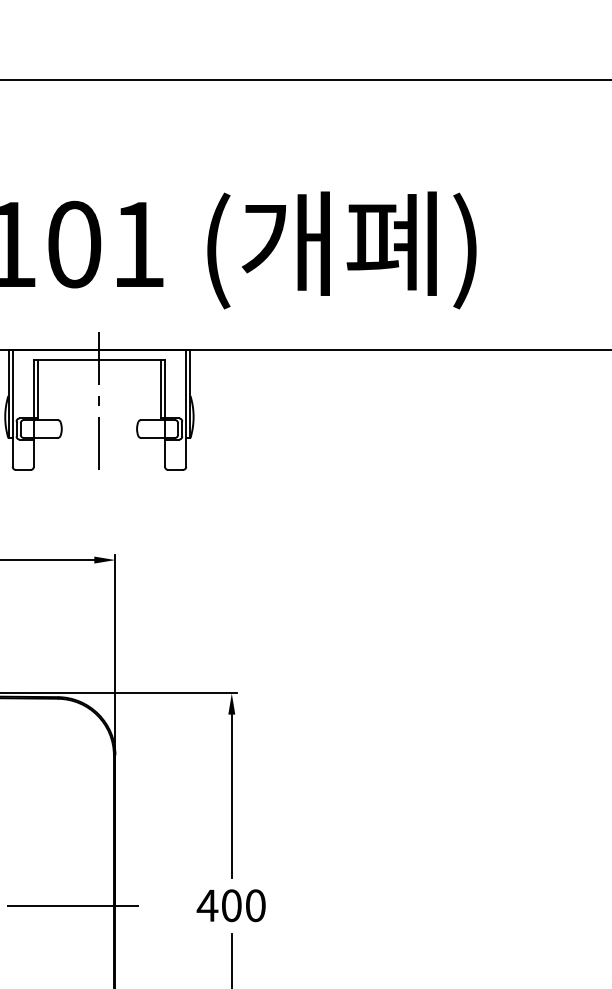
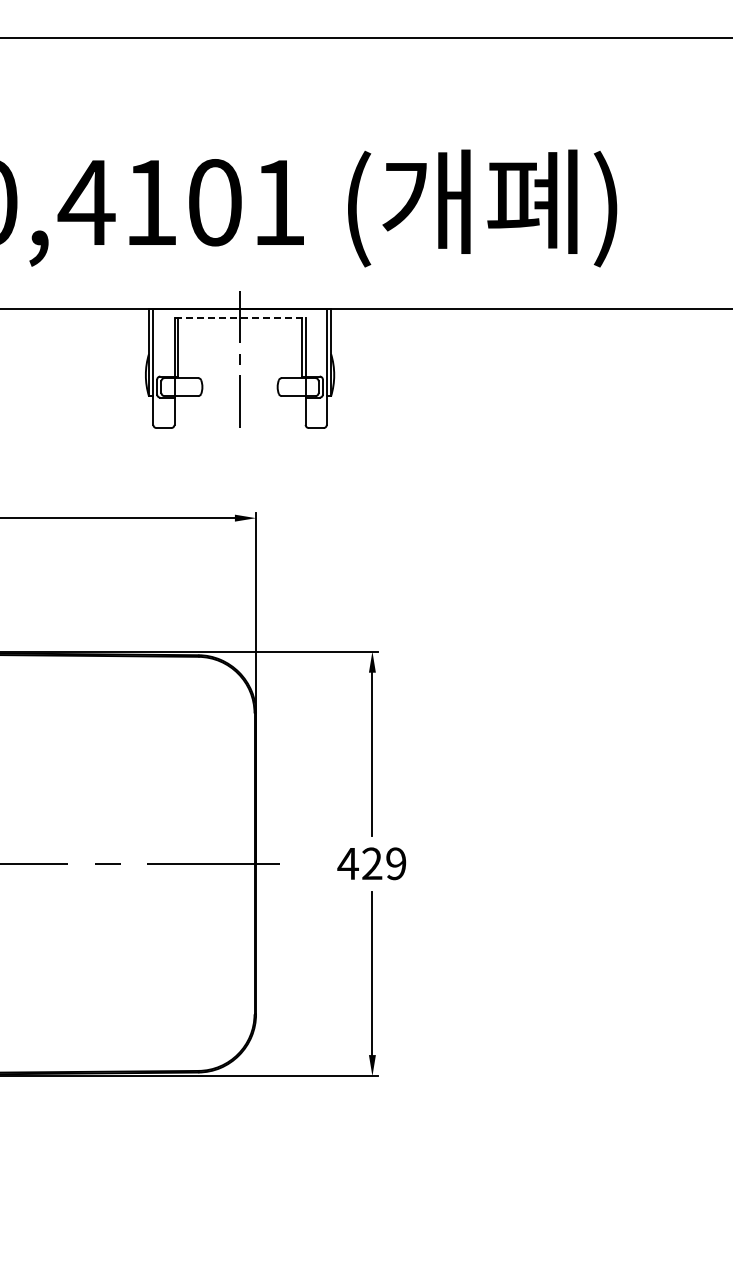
line: (99, 360) -> (240, 318), solid -> dashed
text: (243, 905) -> (384, 863), 400 -> 429

